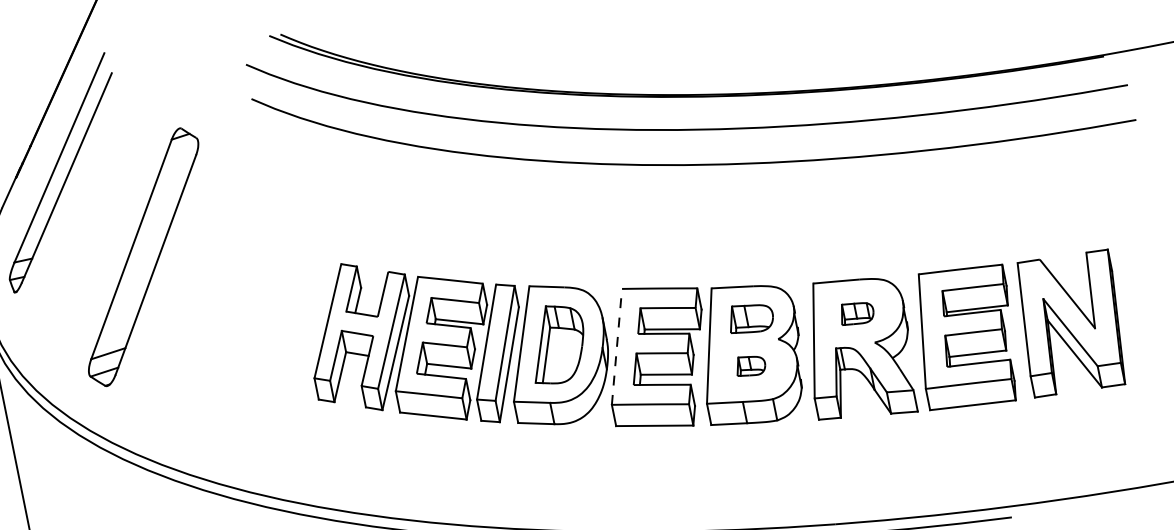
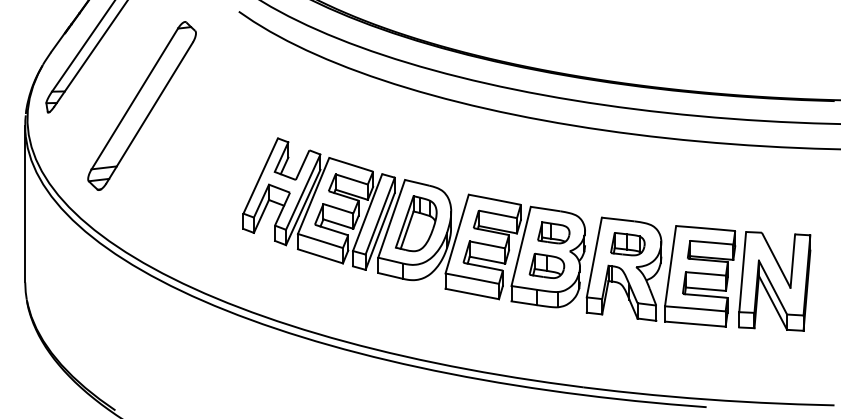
part: (856, 313) -> (627, 244), size x1.43
line: (617, 345) -> (457, 233), dashed -> solid
part: (749, 365) -> (546, 265), size x1.67

